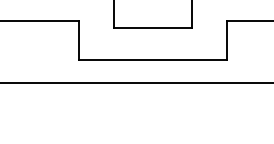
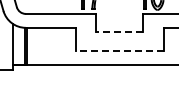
line: (152, 28) -> (119, 32), solid -> dashed
line: (152, 60) -> (119, 51), solid -> dashed

